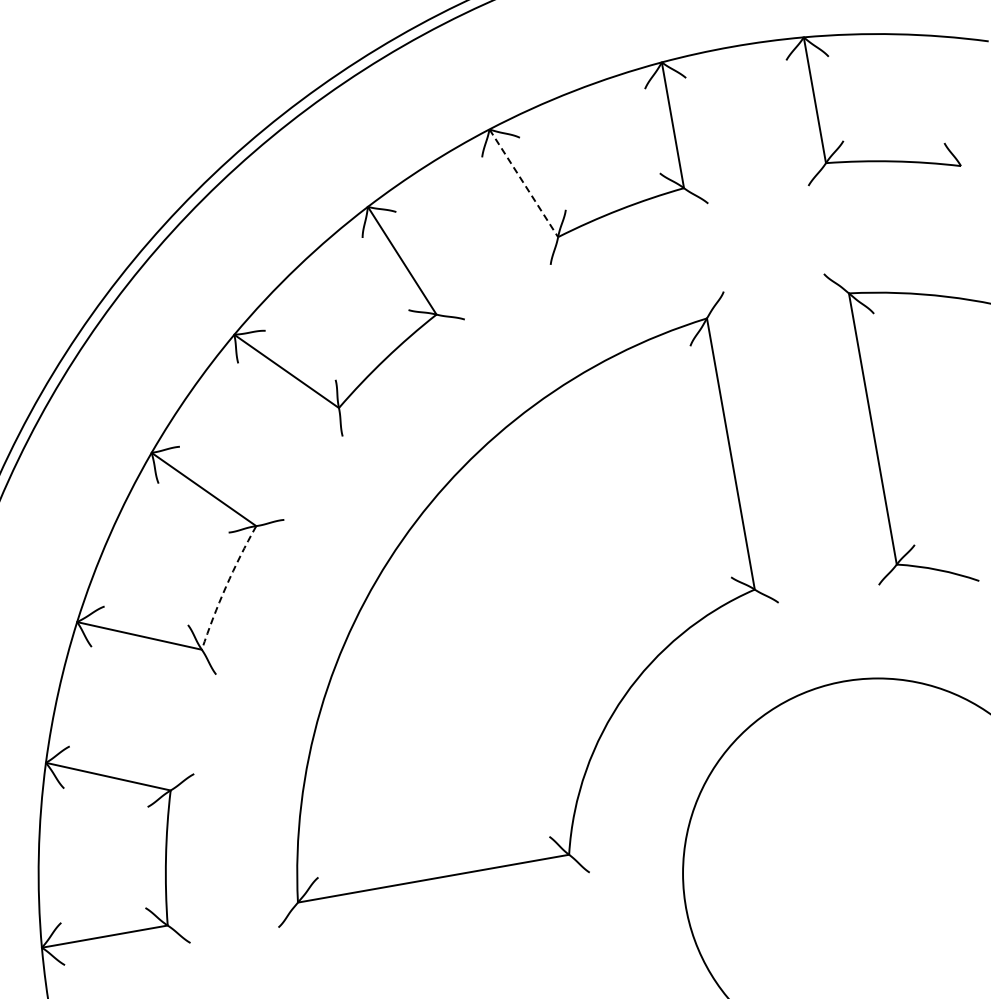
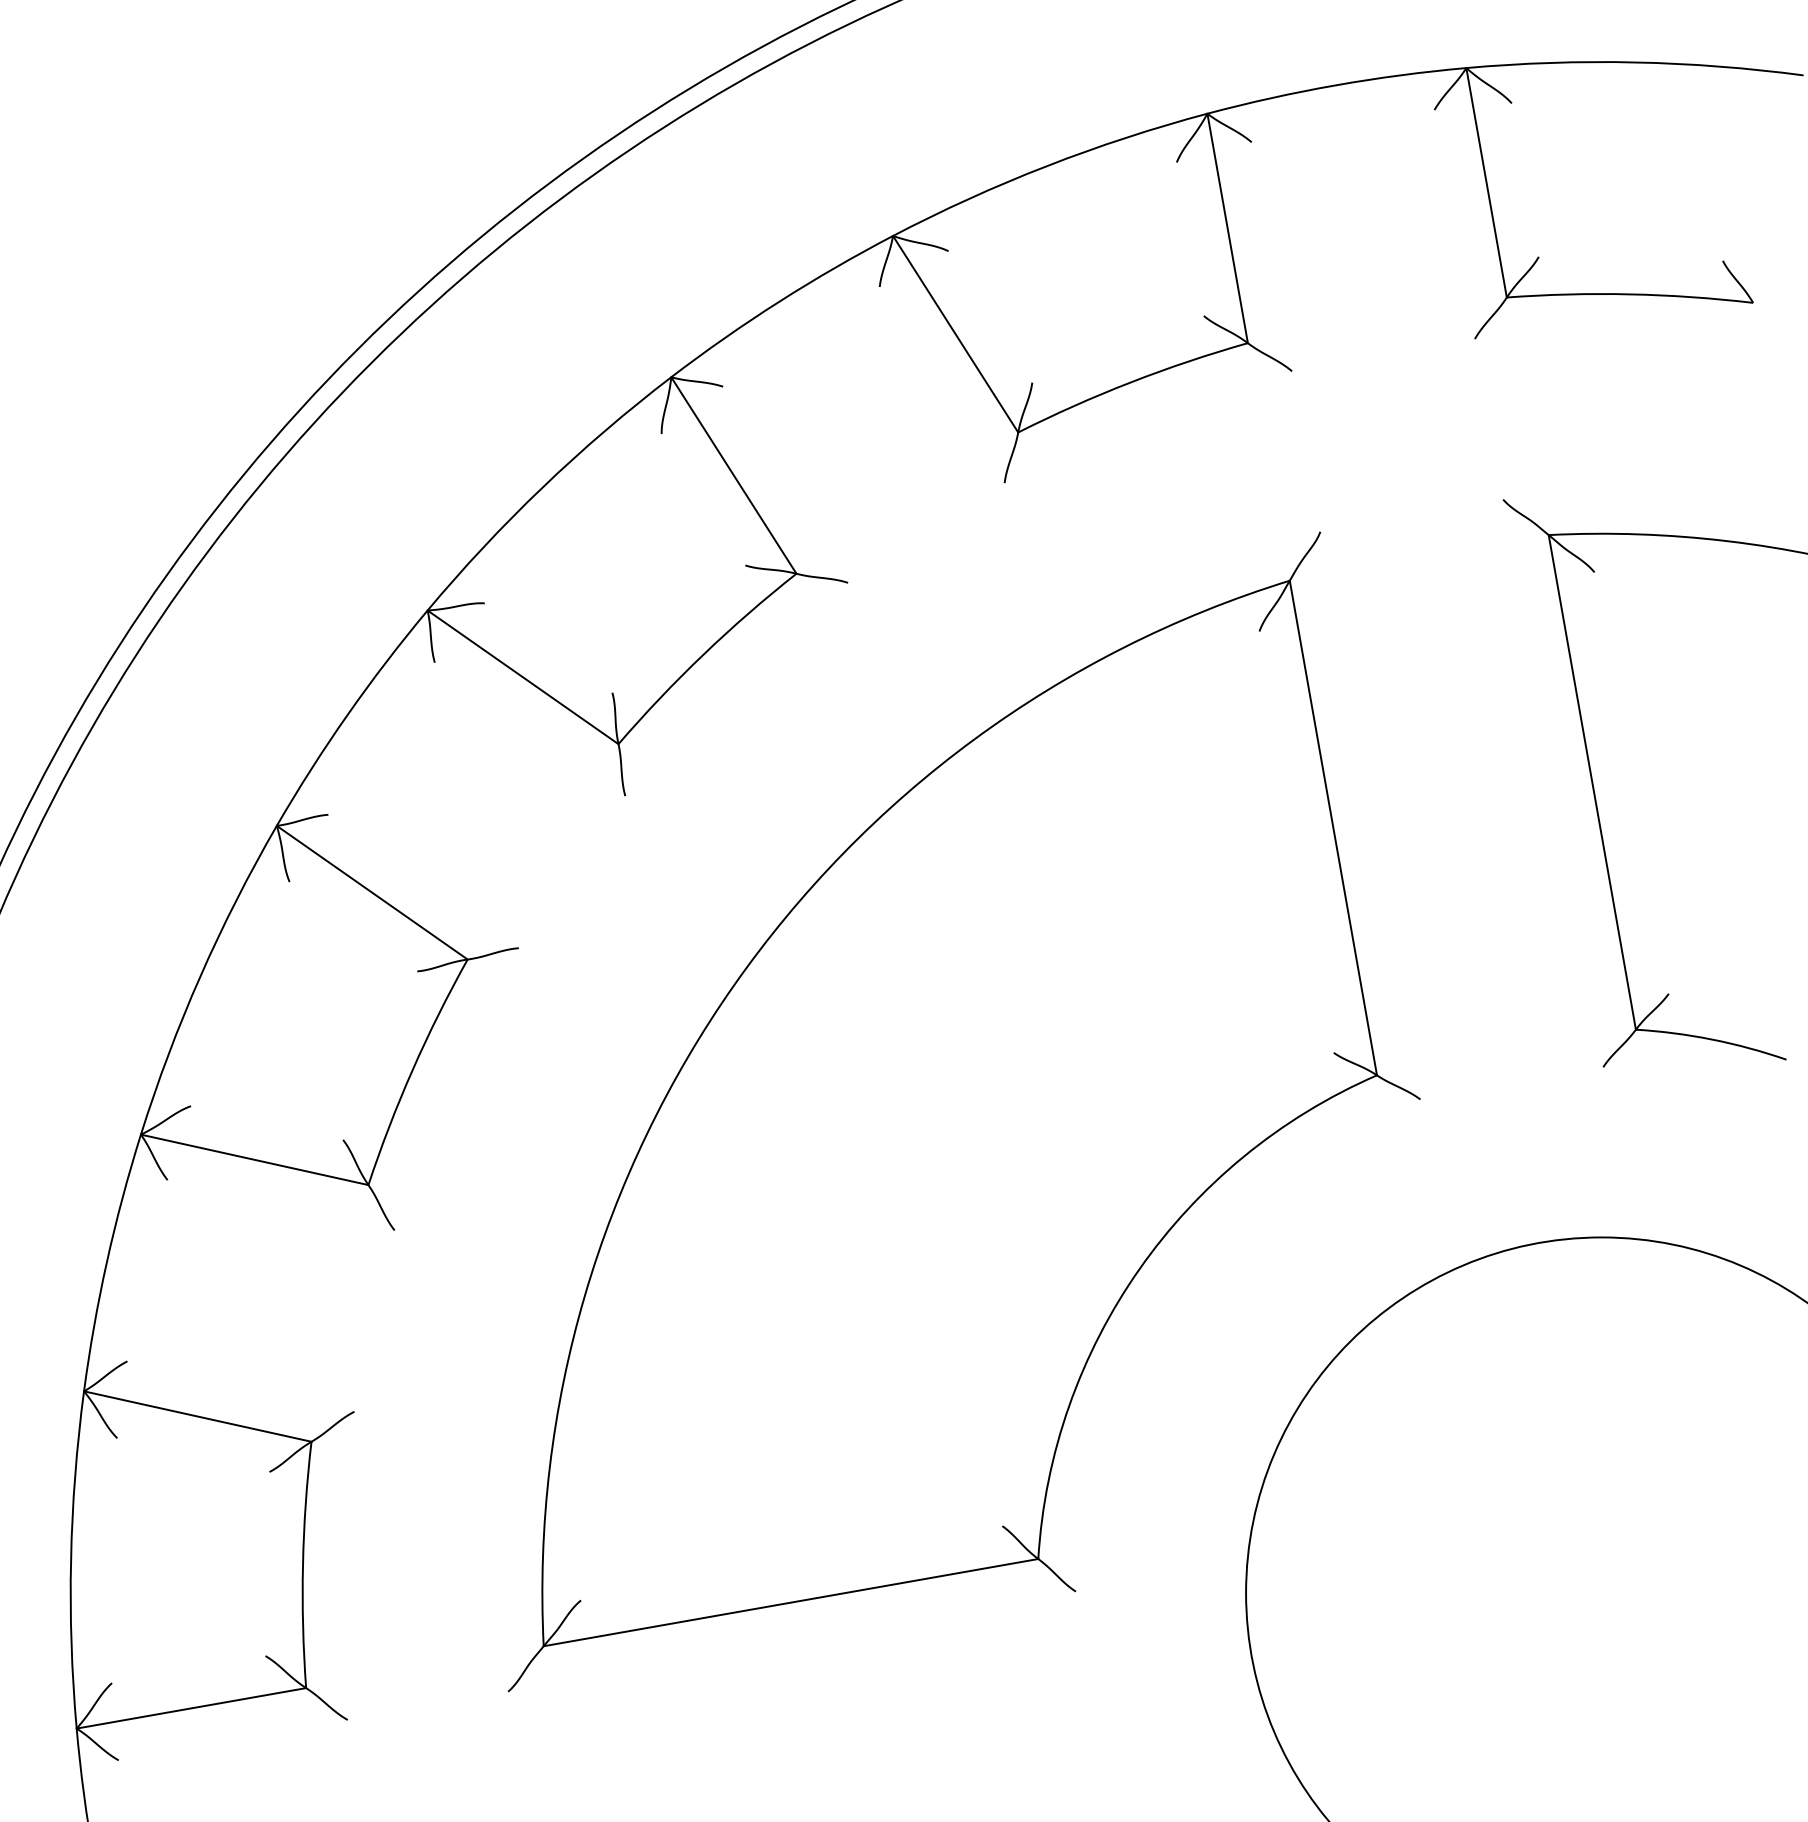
line: (523, 183) -> (955, 334), dashed -> solid
arc: (226, 586) -> (413, 1069), dashed -> solid

